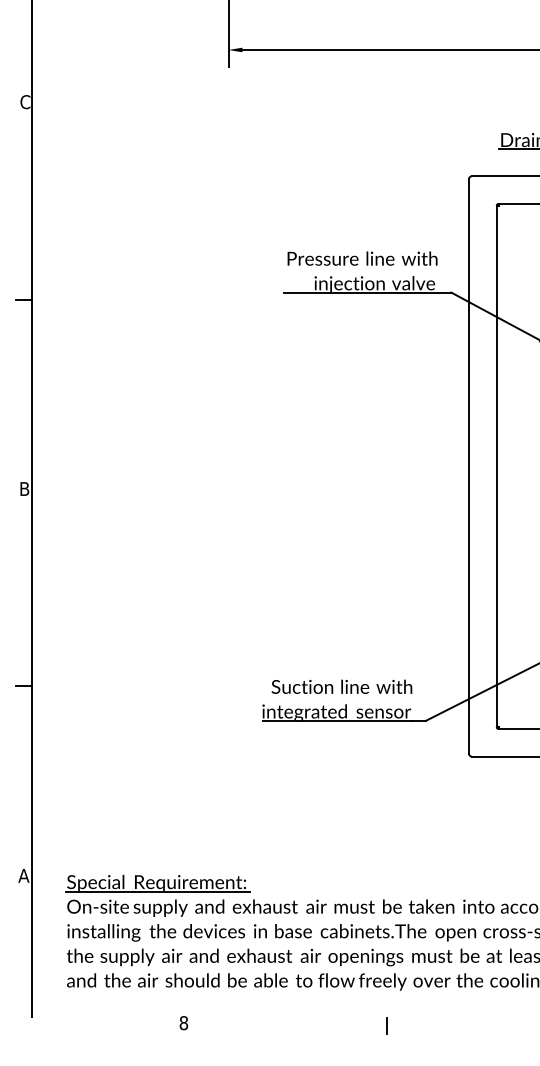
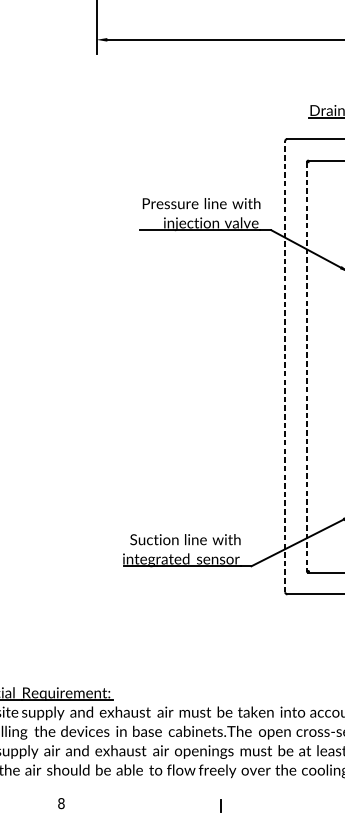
line: (469, 465) -> (285, 365), solid -> dashed
line: (496, 466) -> (306, 366), solid -> dashed

